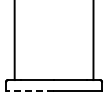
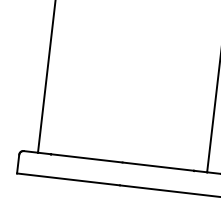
line: (30, 90) -> (69, 179), dashed -> solid

